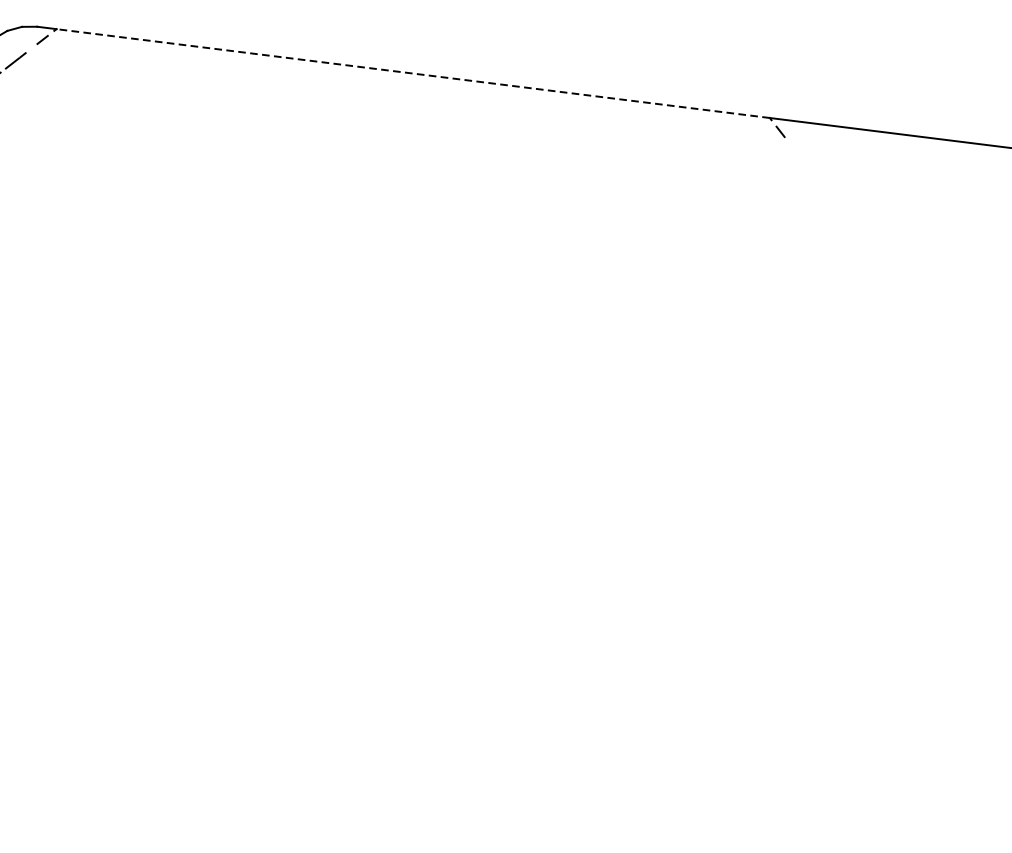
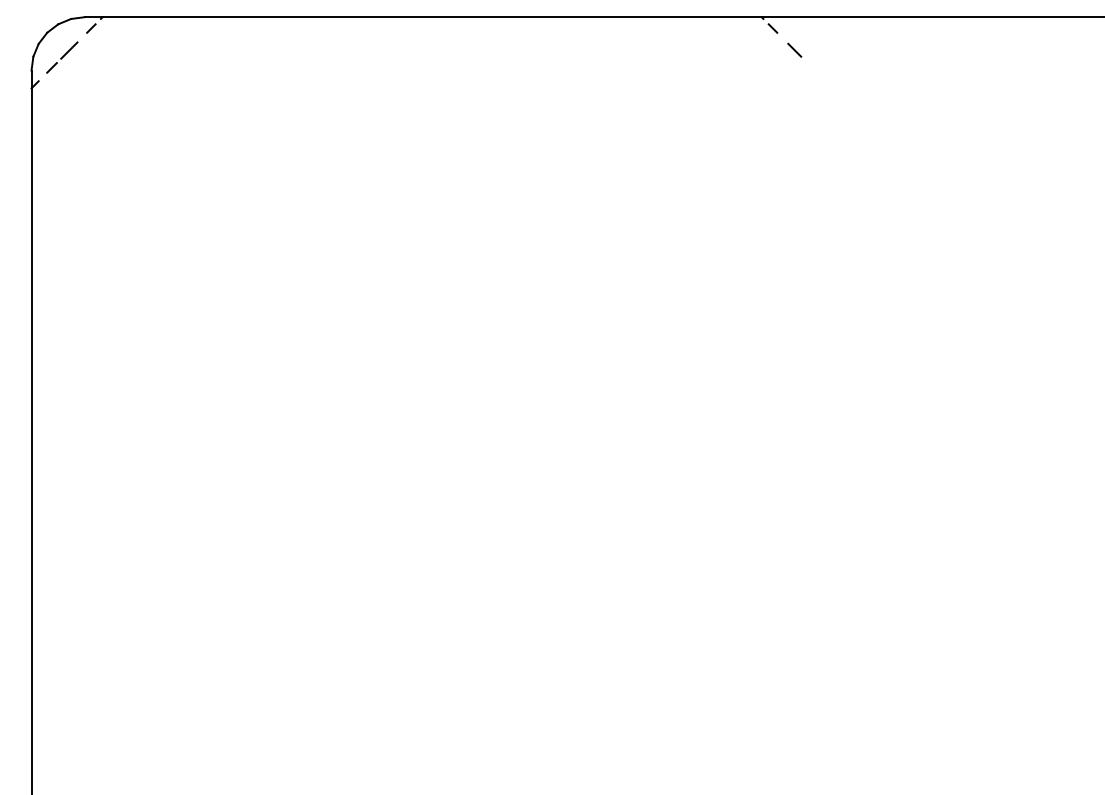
line: (412, 73) -> (431, 17), dashed -> solid
line: (801, 157) -> (794, 49), added

